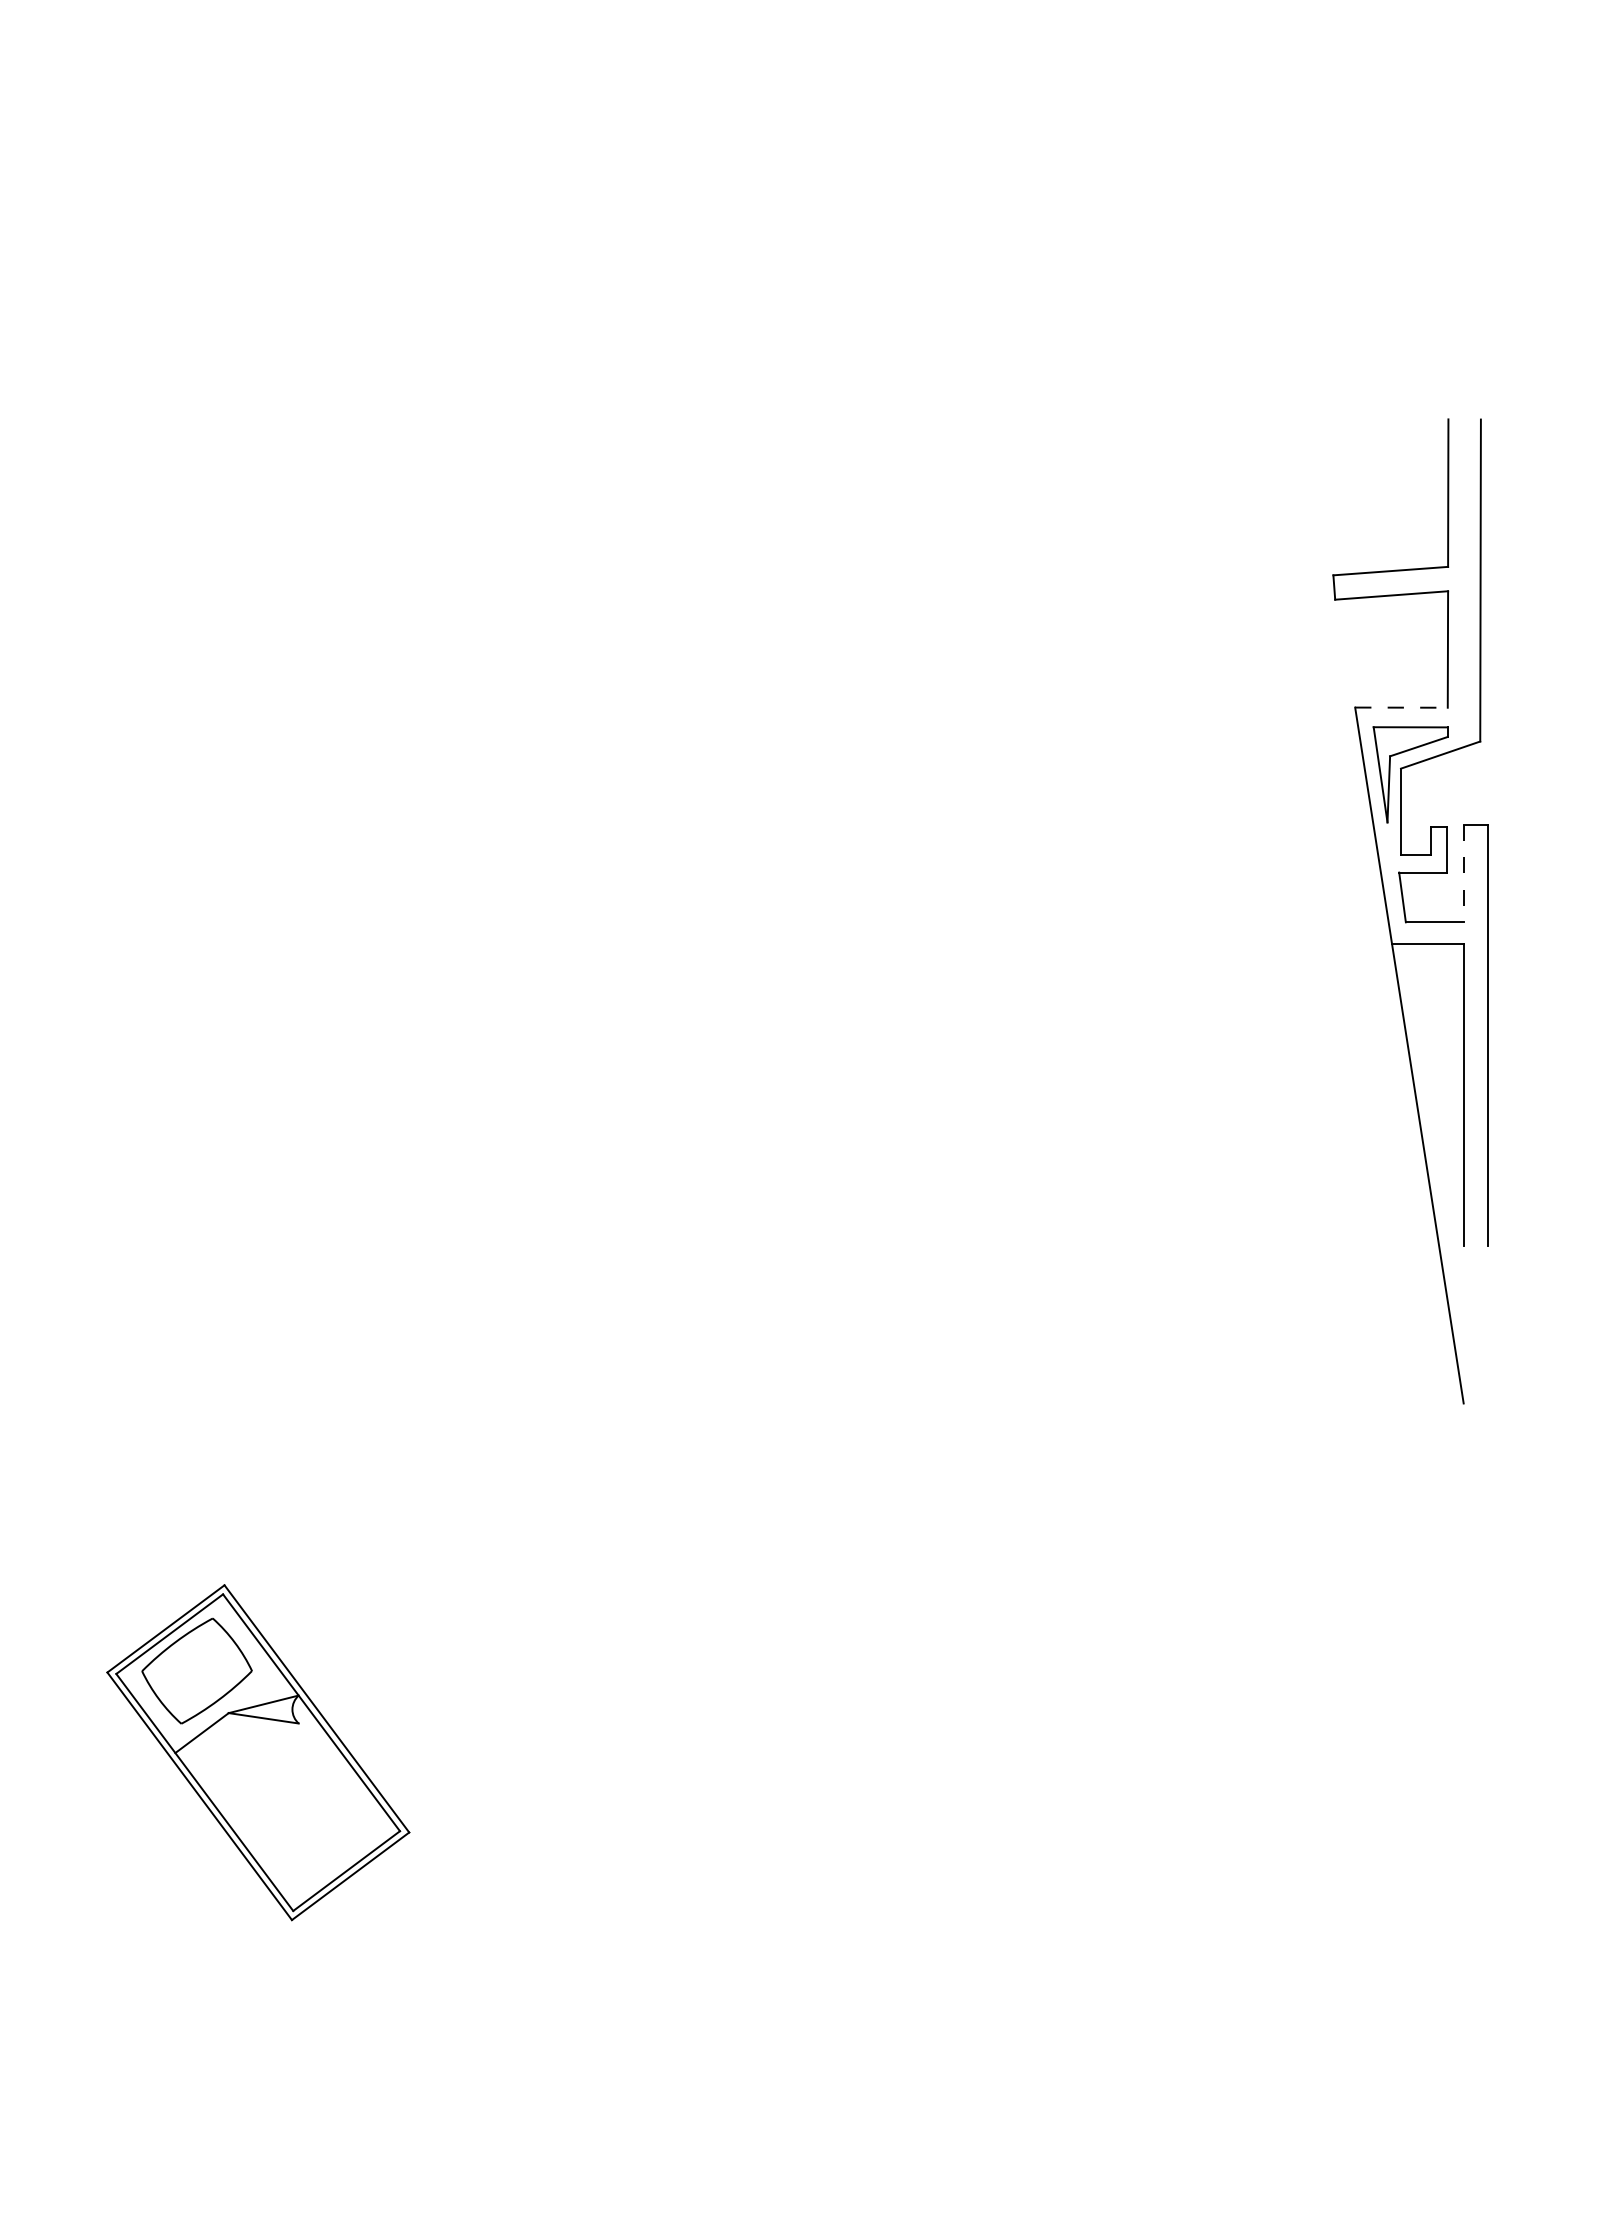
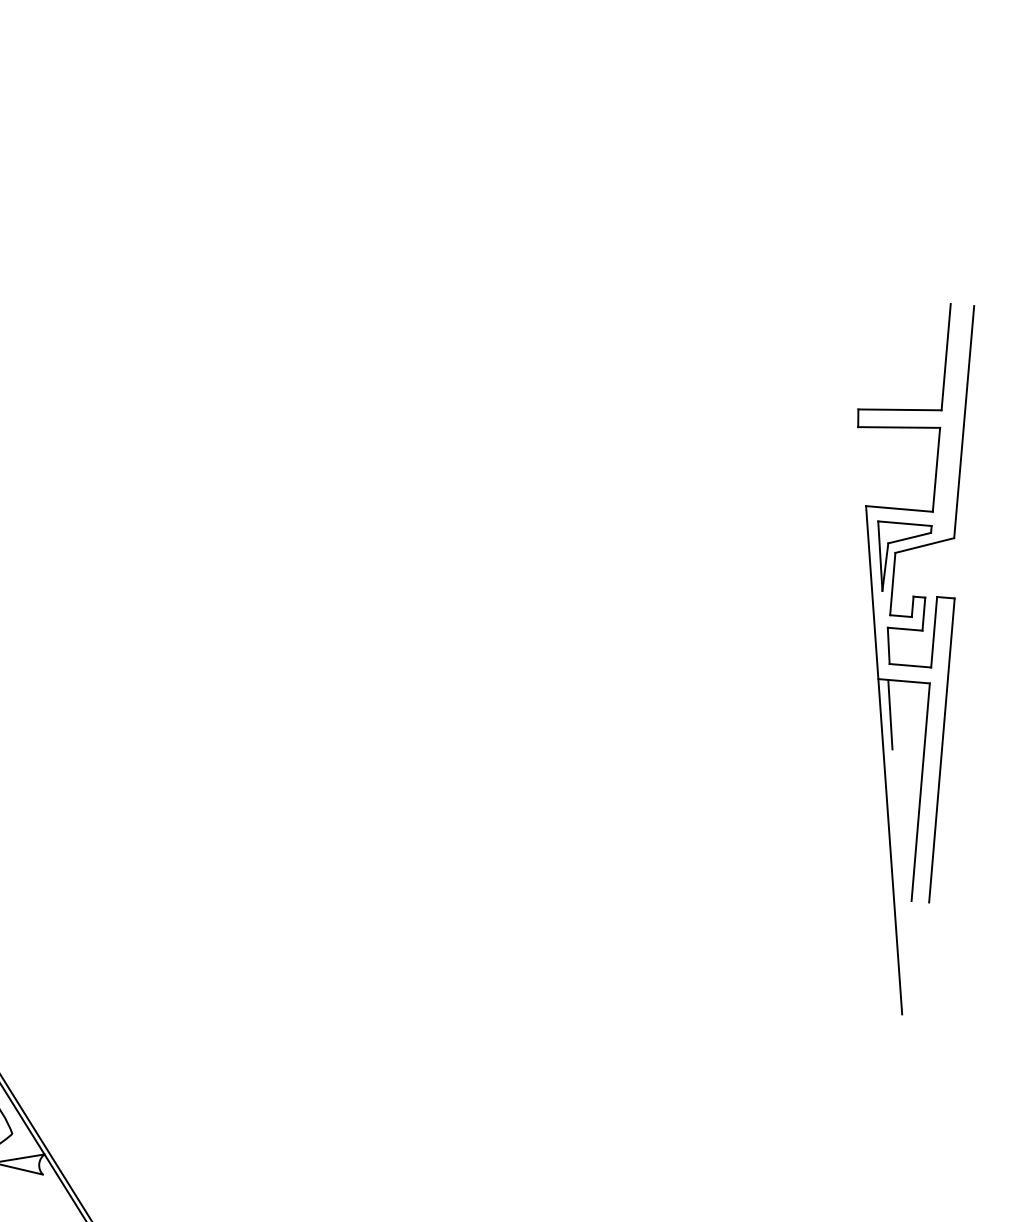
line: (1401, 707) -> (899, 508), dashed -> solid
line: (1463, 873) -> (934, 632), dashed -> solid
line: (1412, 991) -> (890, 714), added

